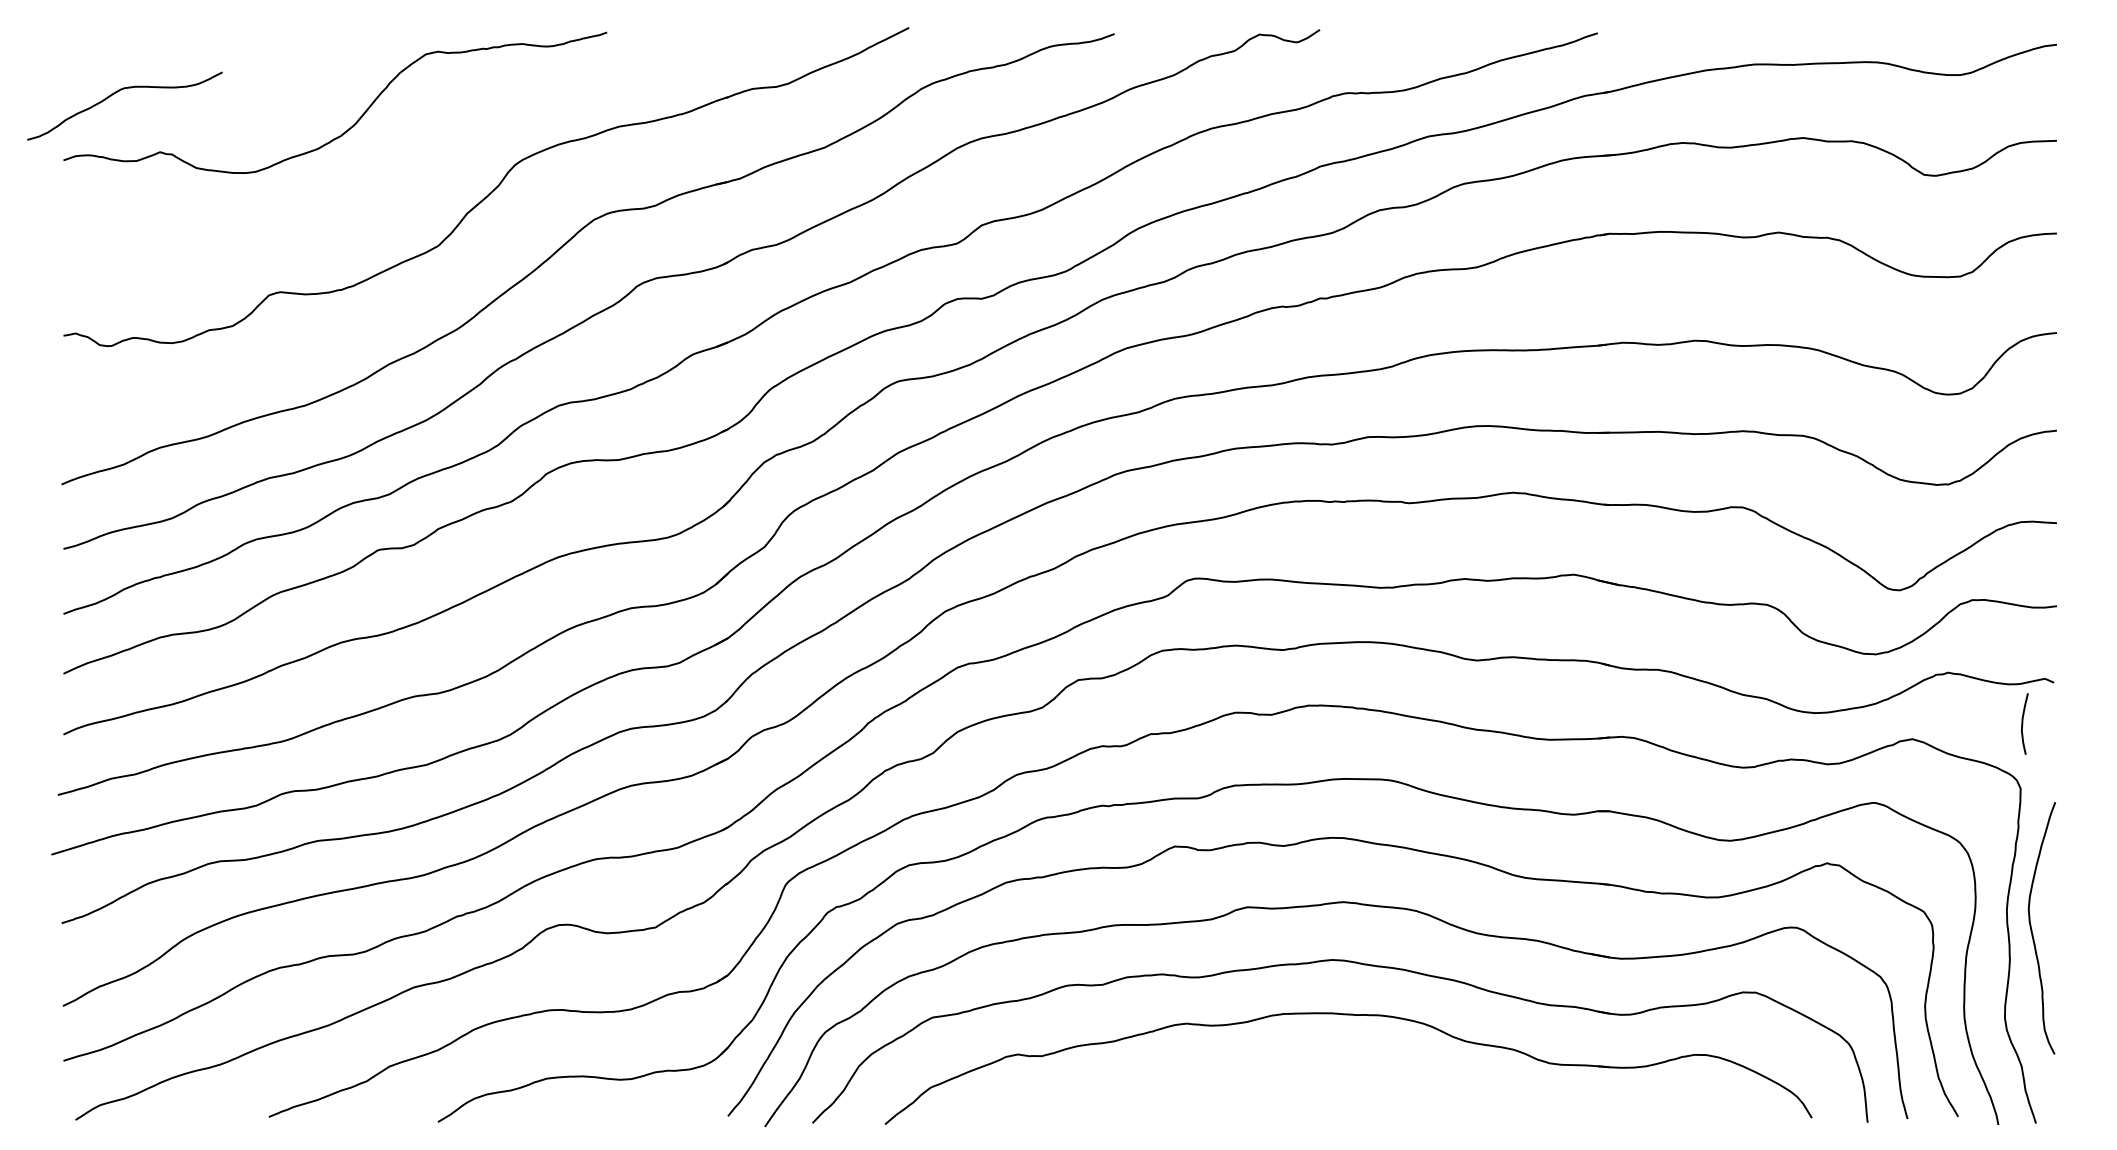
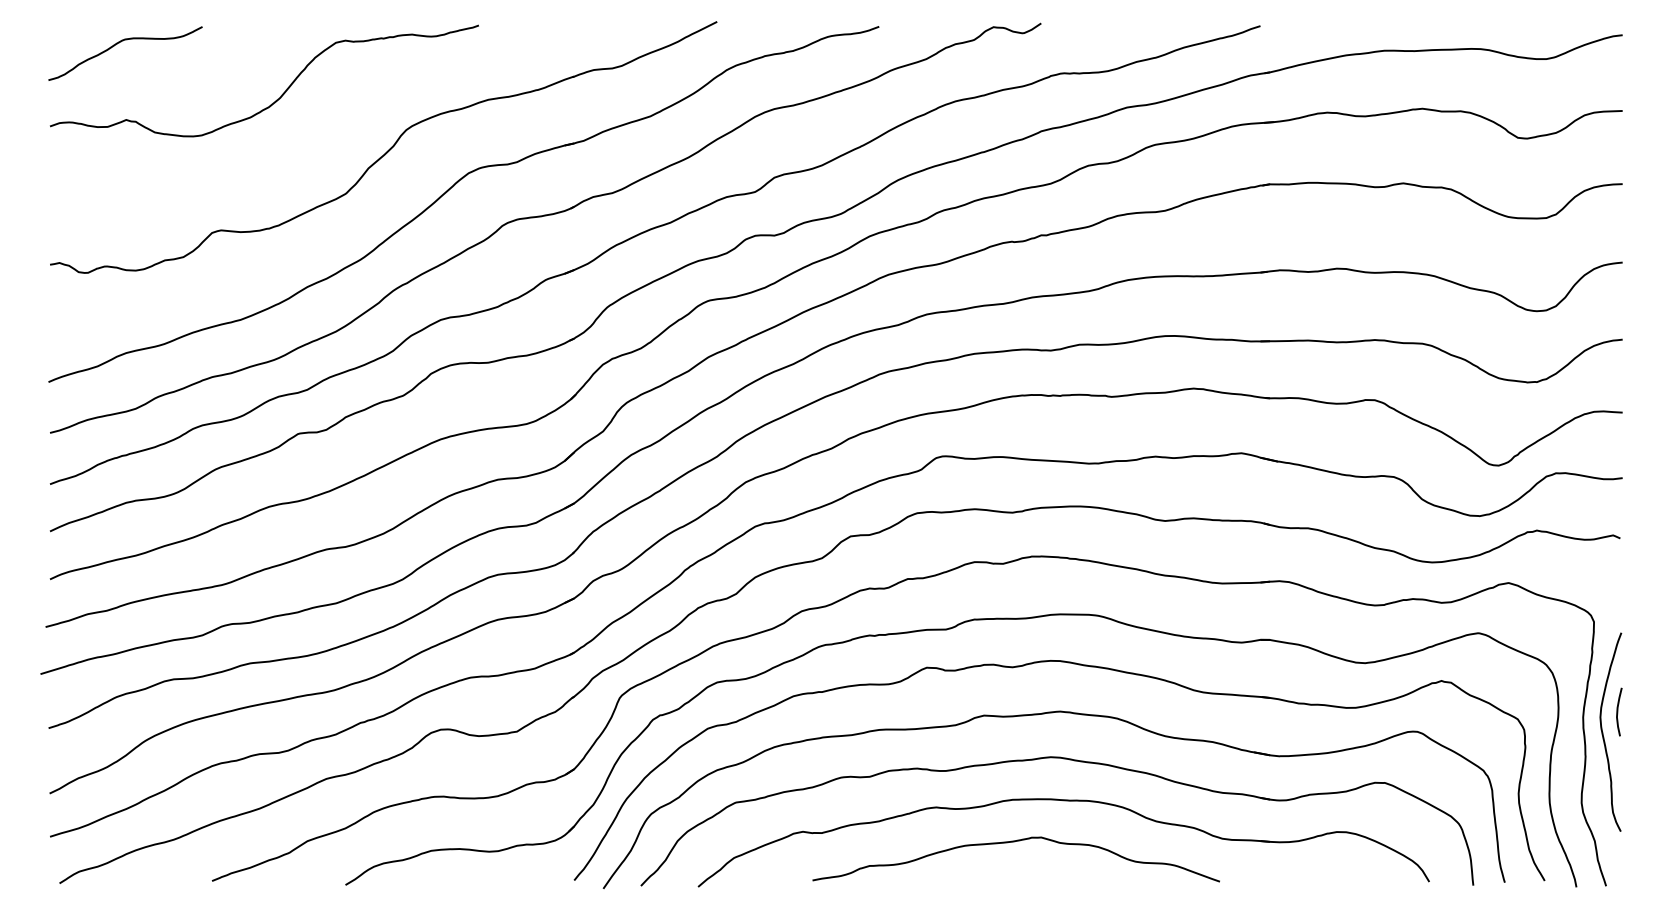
curve: (117, 93) -> (119, 43), moved
curve: (2023, 723) -> (1618, 711), moved
curve: (1286, 1068) -> (1014, 842), added

